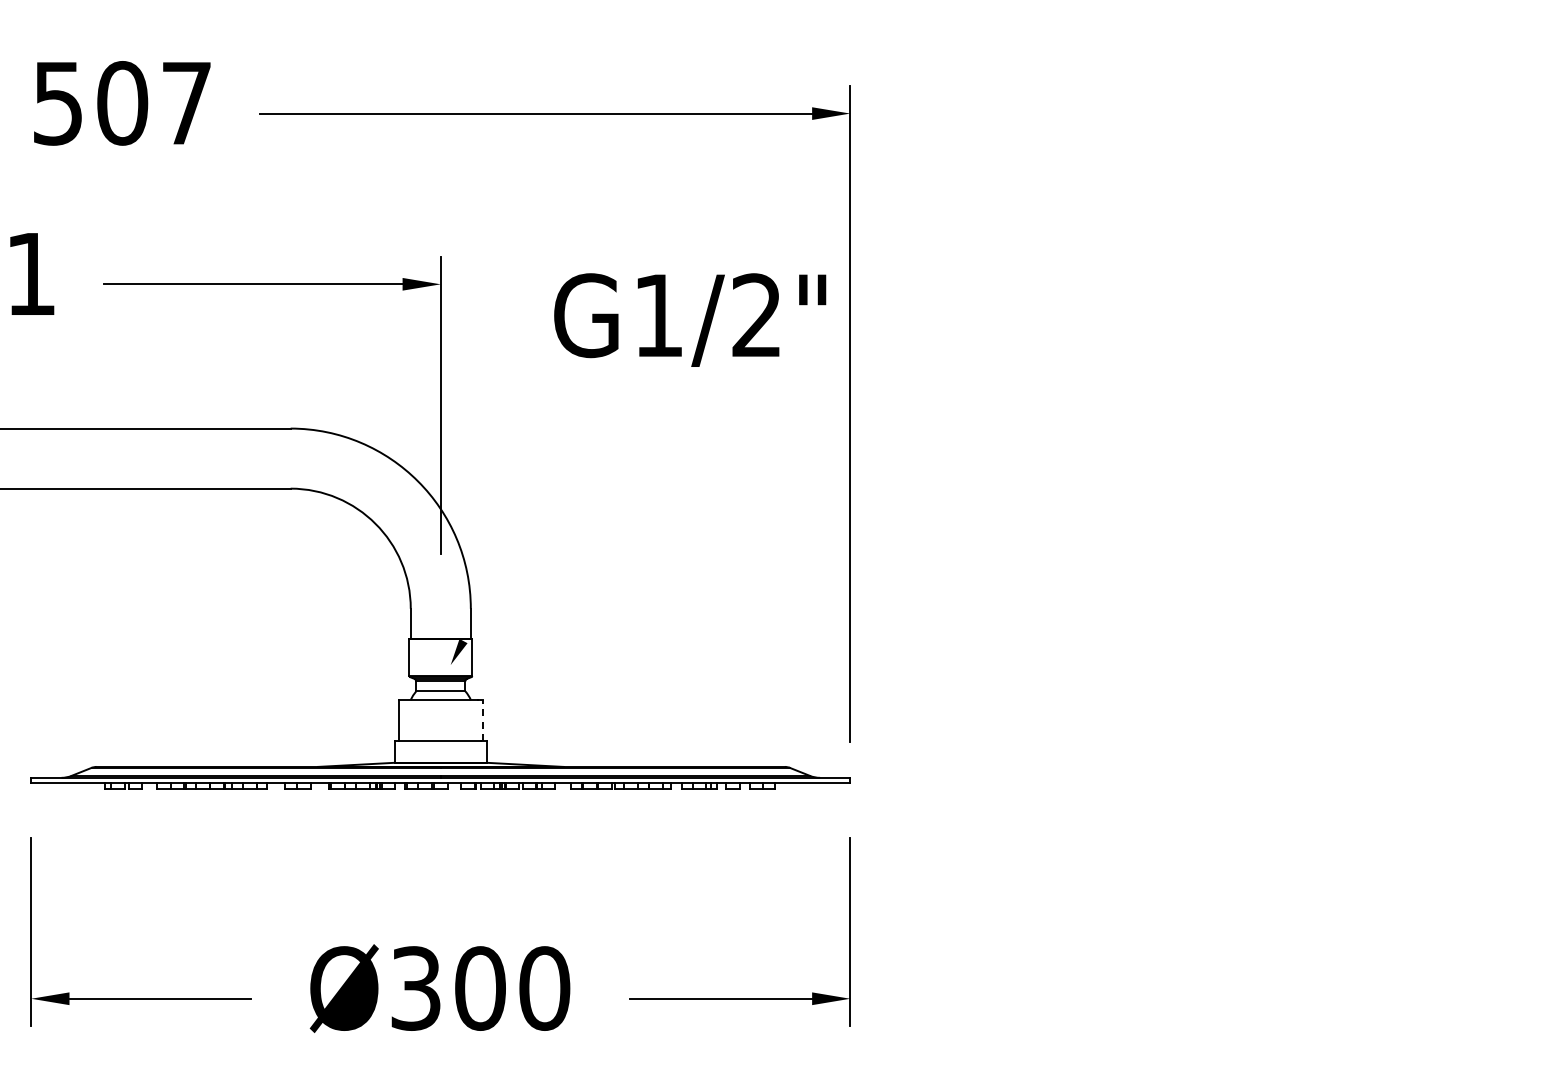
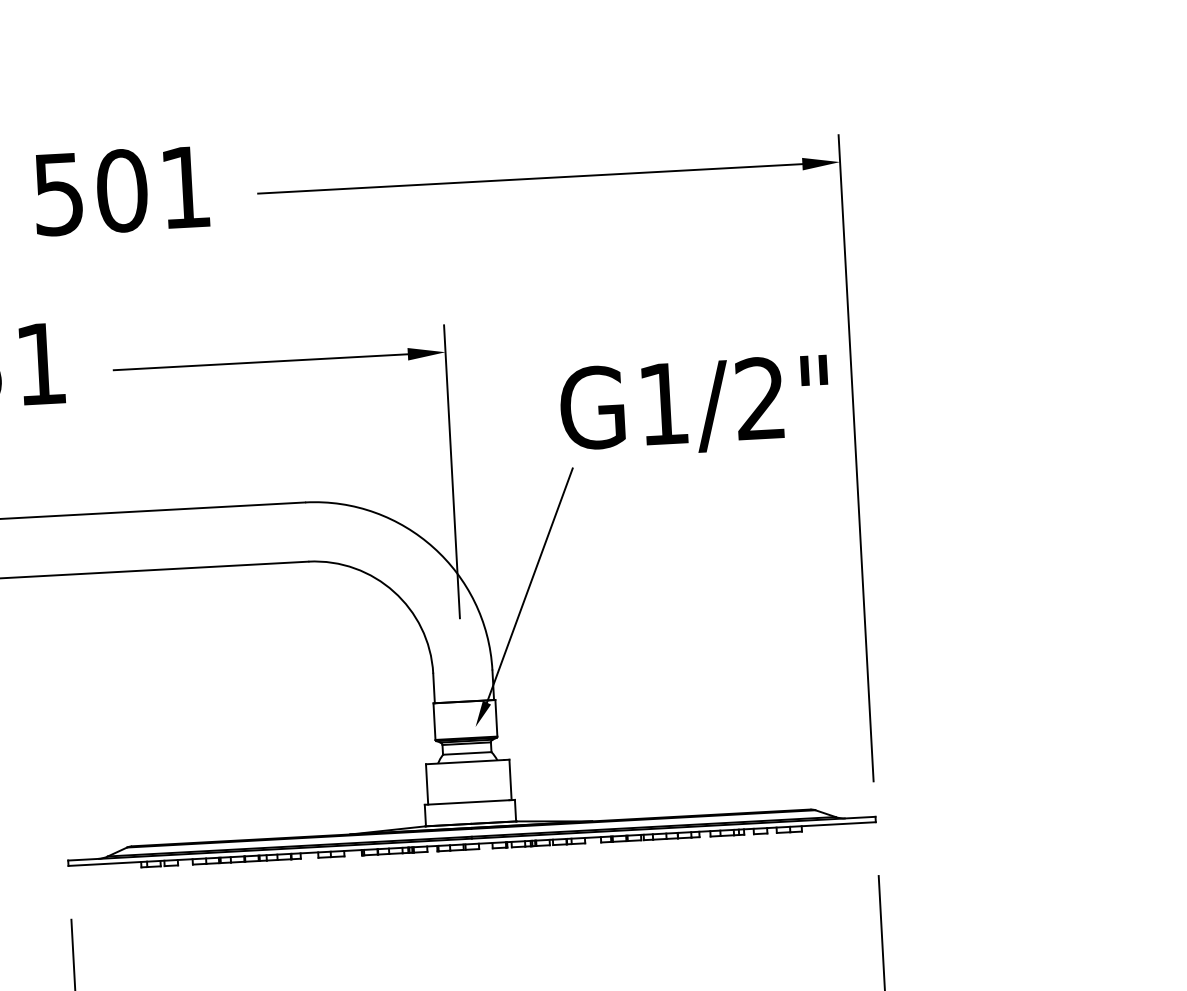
text: (186, 103) -> (185, 187), 507 -> 501
text: (690, 319) -> (695, 406), moved
line: (513, 524) -> (529, 585), added
line: (483, 720) -> (510, 779), dashed -> solid

